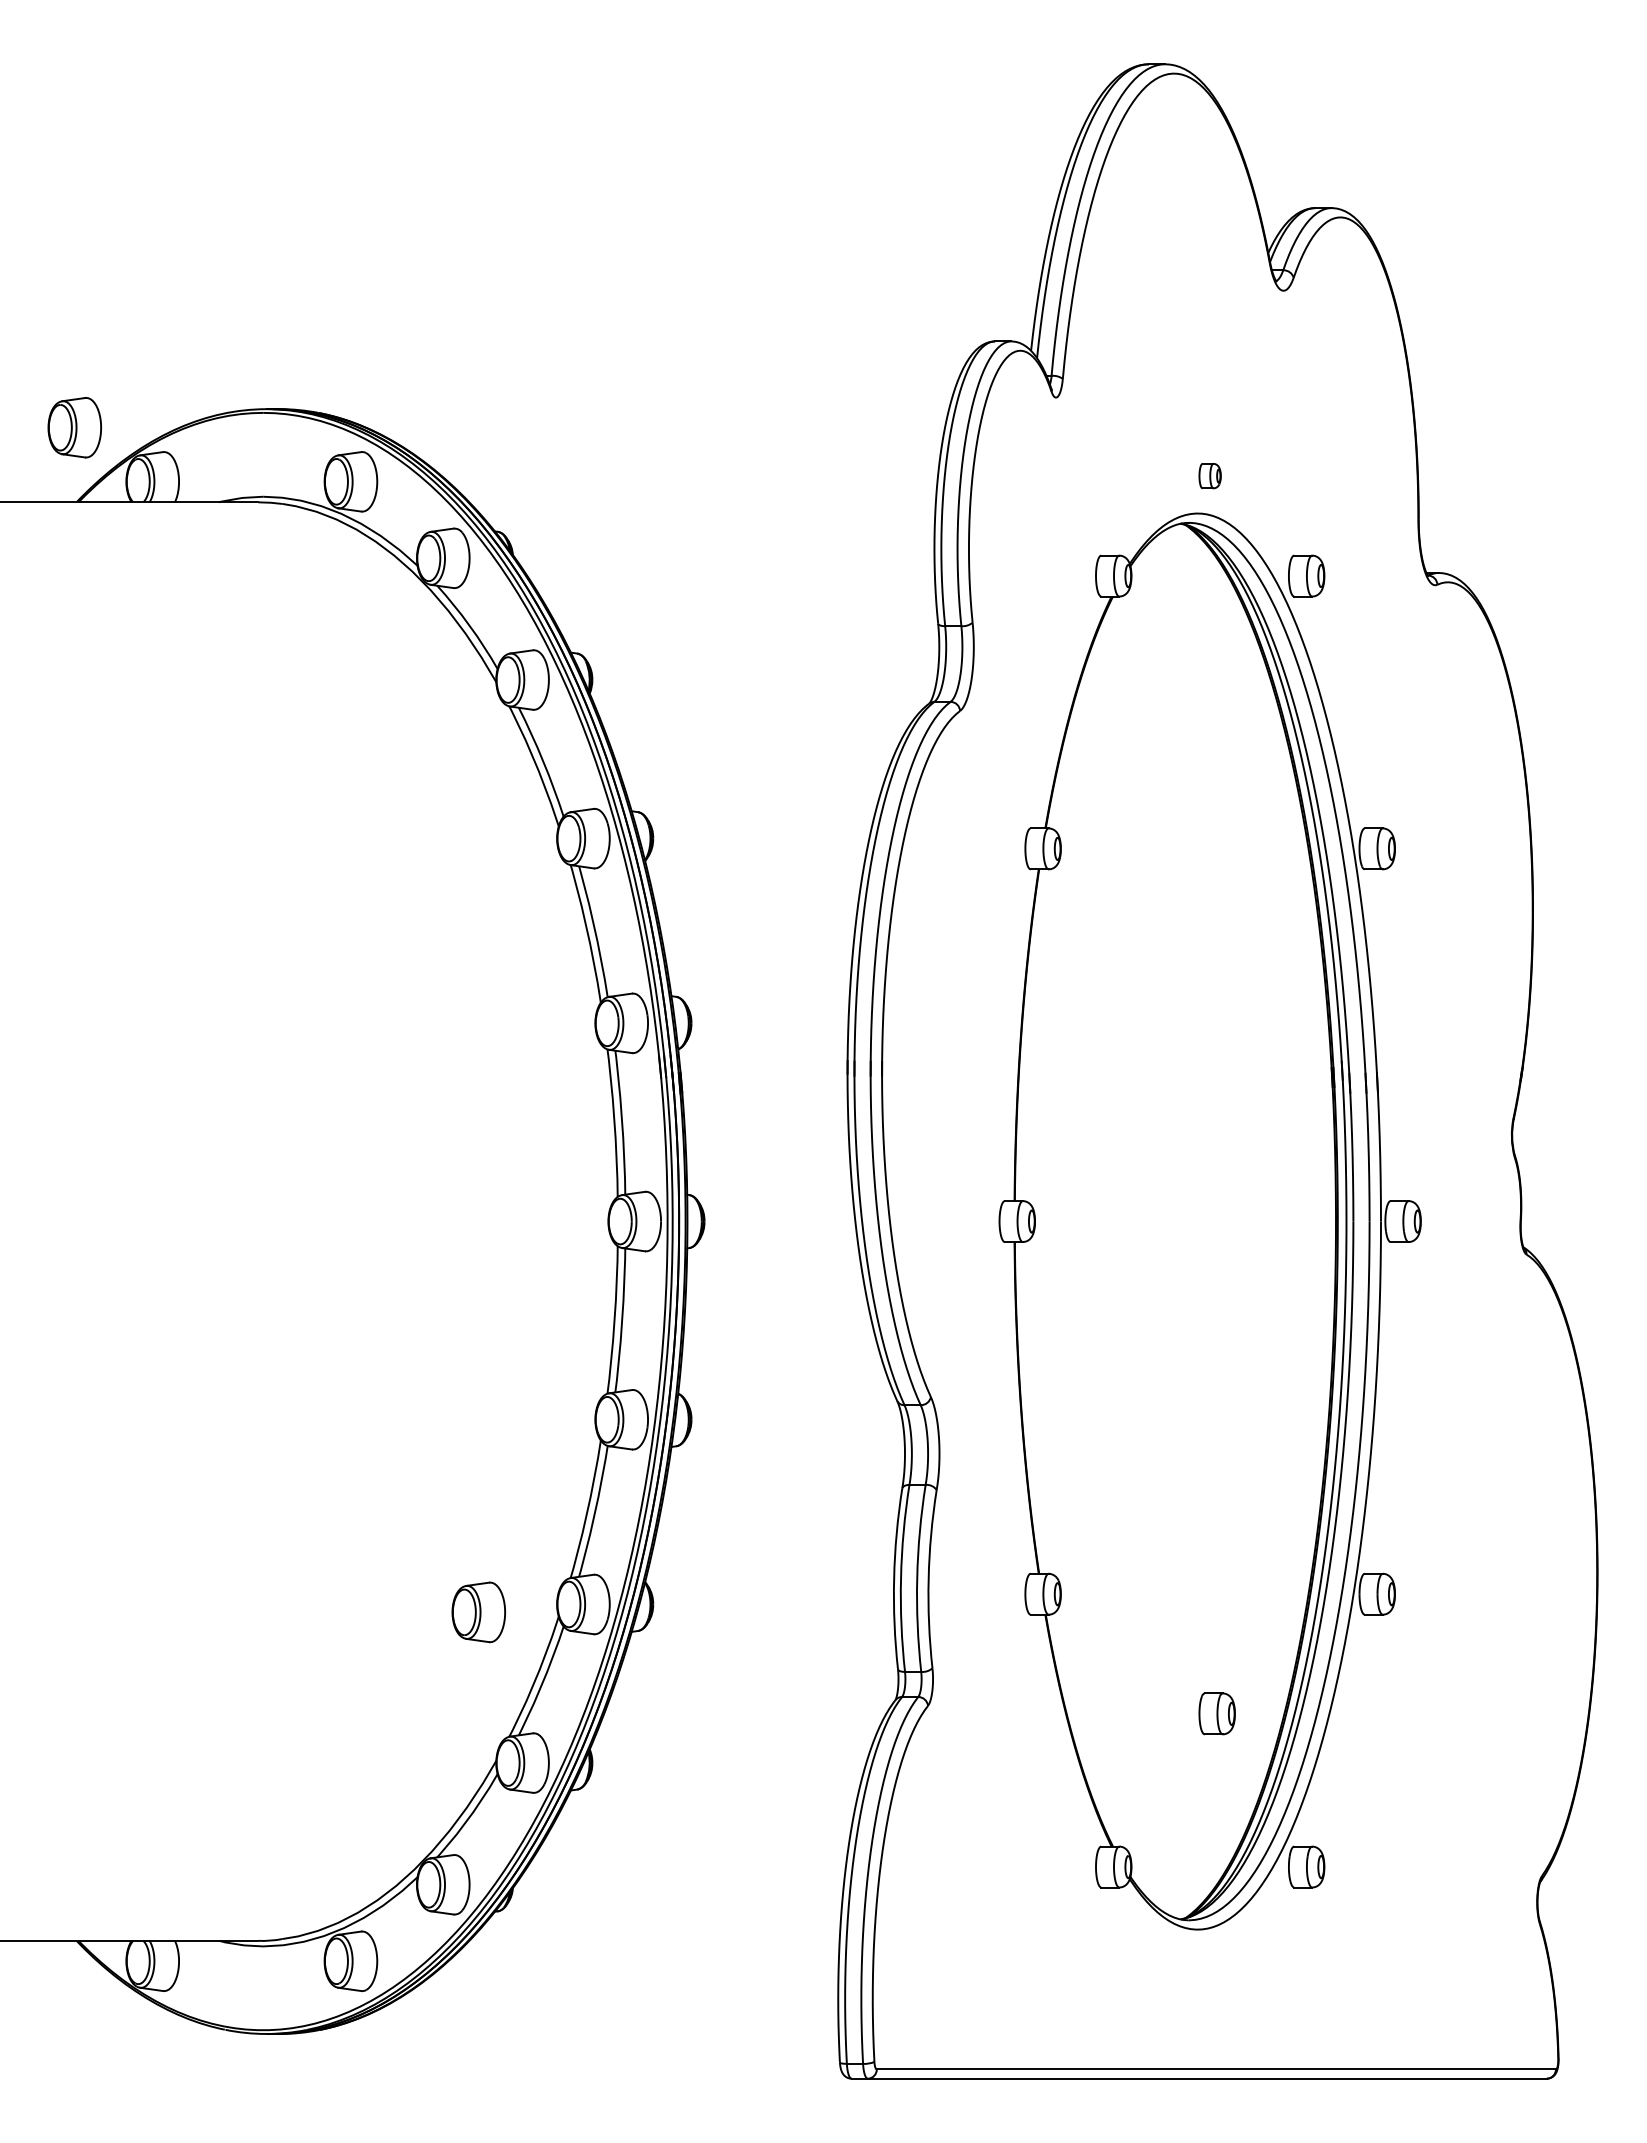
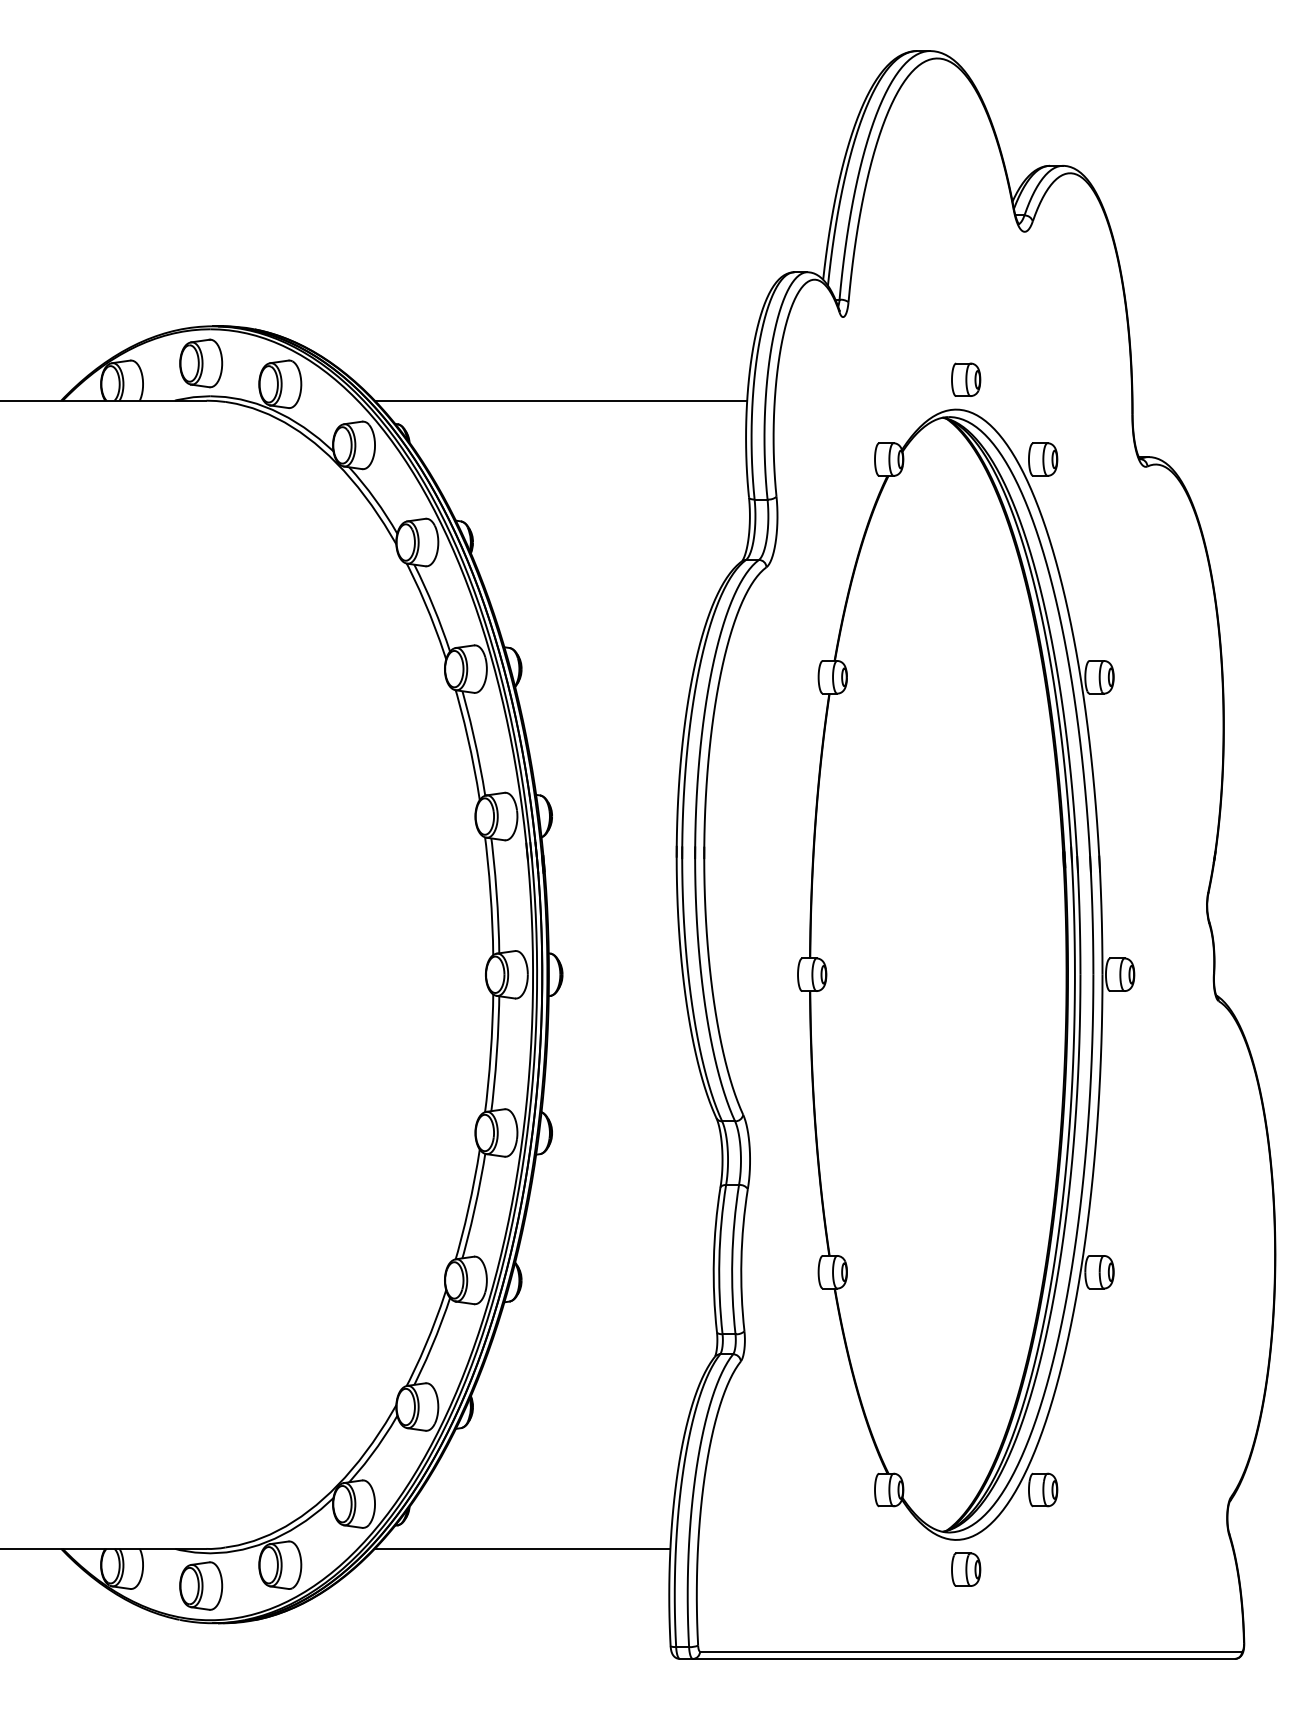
part: (74, 427) -> (200, 363), moved
part: (1209, 475) -> (965, 379), size x1.67
line: (702, 502) -> (560, 400), added
part: (478, 1612) -> (200, 1586), moved
part: (1216, 1713) -> (965, 1569), moved
line: (654, 1940) -> (522, 1548), added

